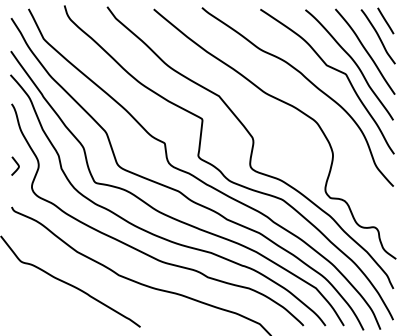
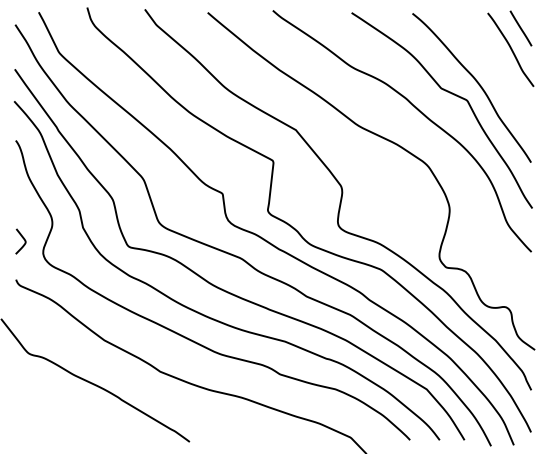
curve: (366, 52) -> (494, 70), removed
curve: (16, 163) -> (22, 238), moved

